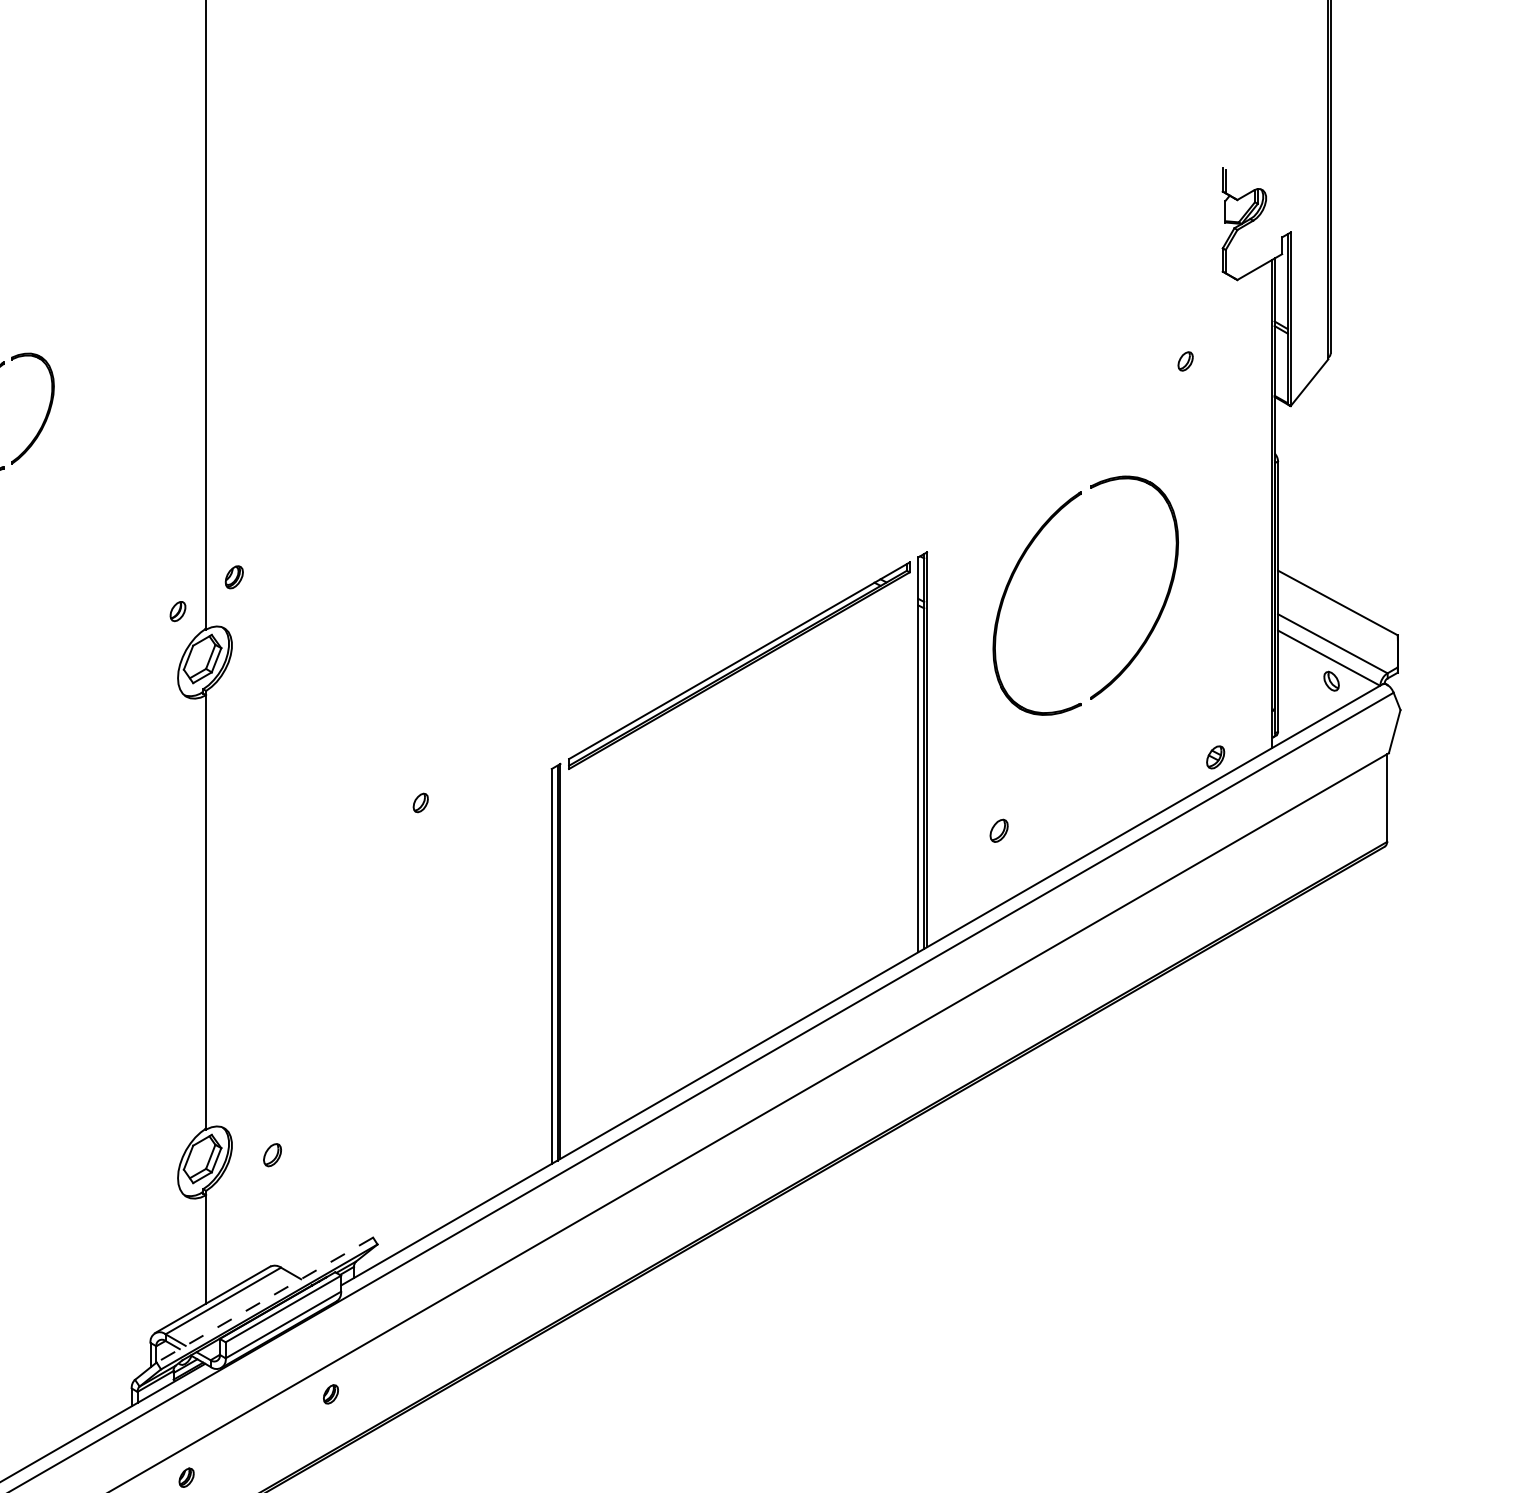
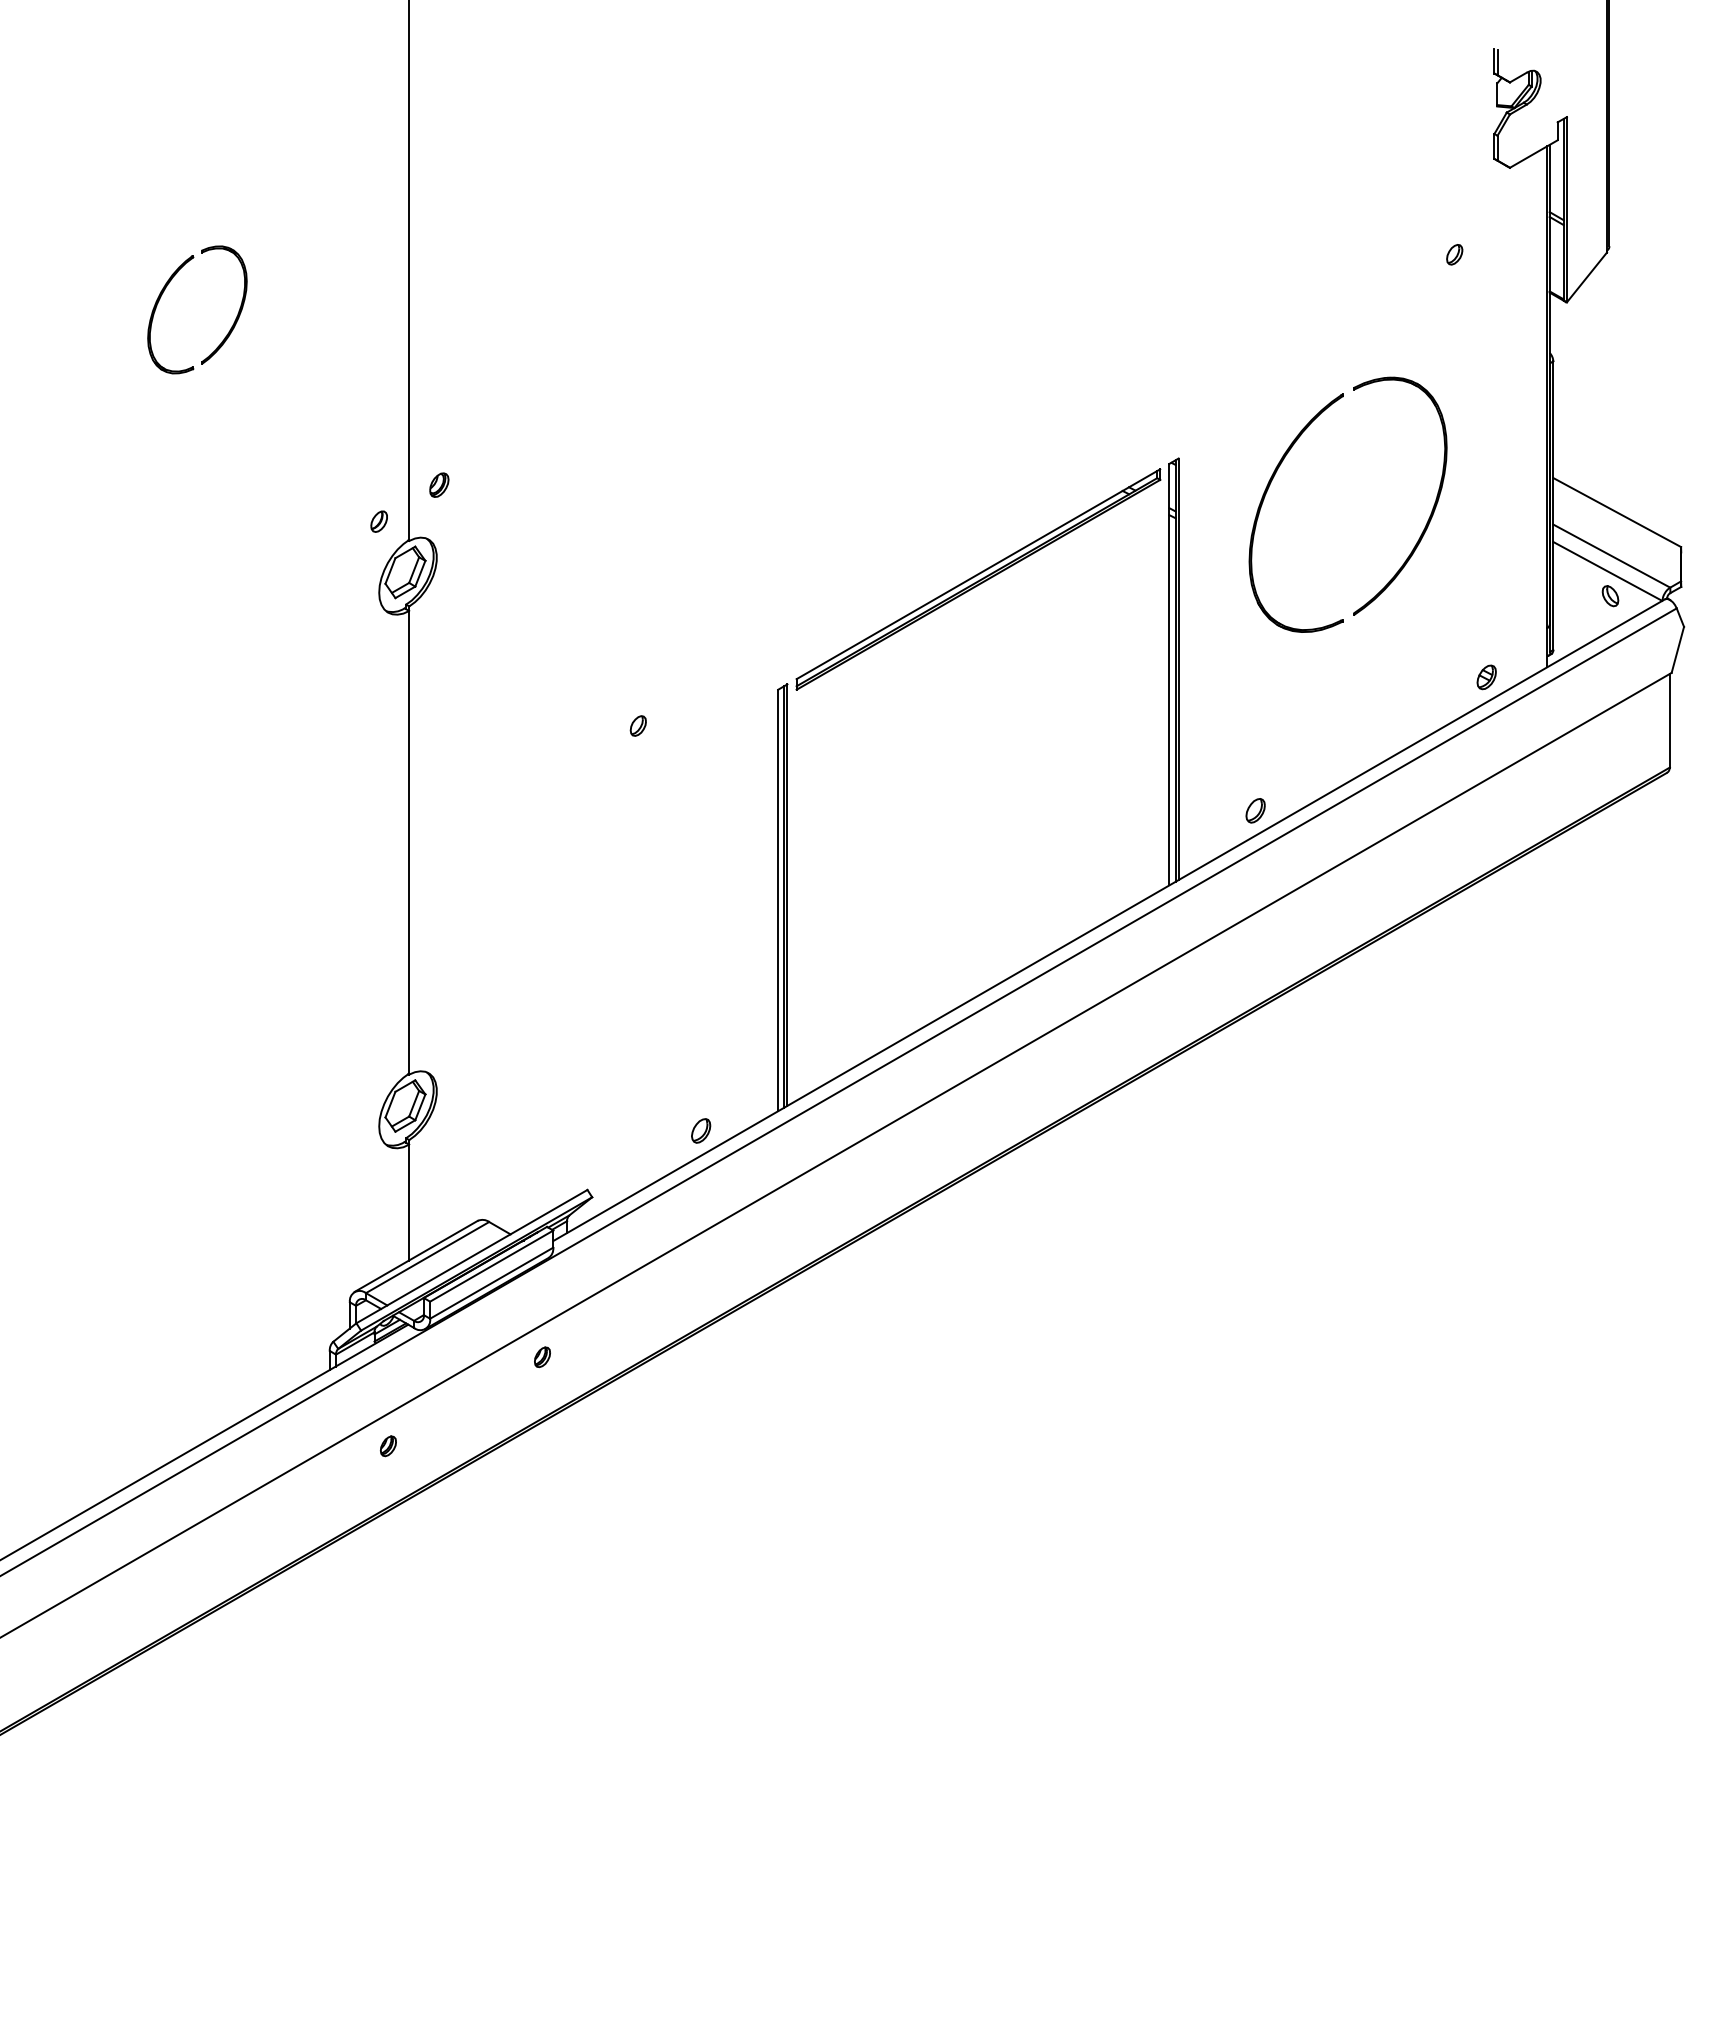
part: (999, 830) -> (1255, 810), moved
part: (272, 1154) -> (701, 1130), moved
line: (264, 1299) -> (471, 1256), dashed -> solid

